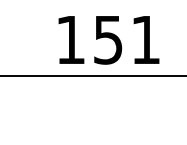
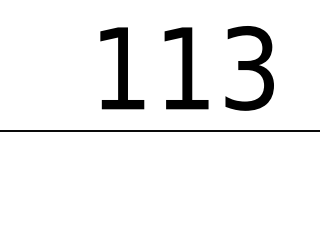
text: (127, 39) -> (218, 67), 151 -> 113

